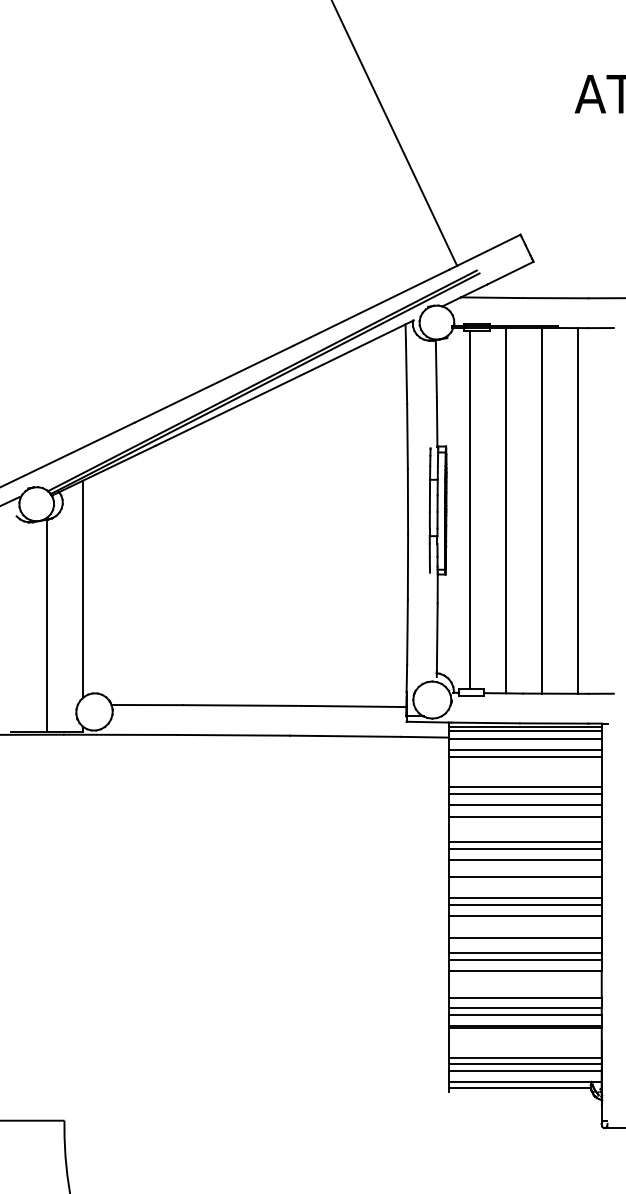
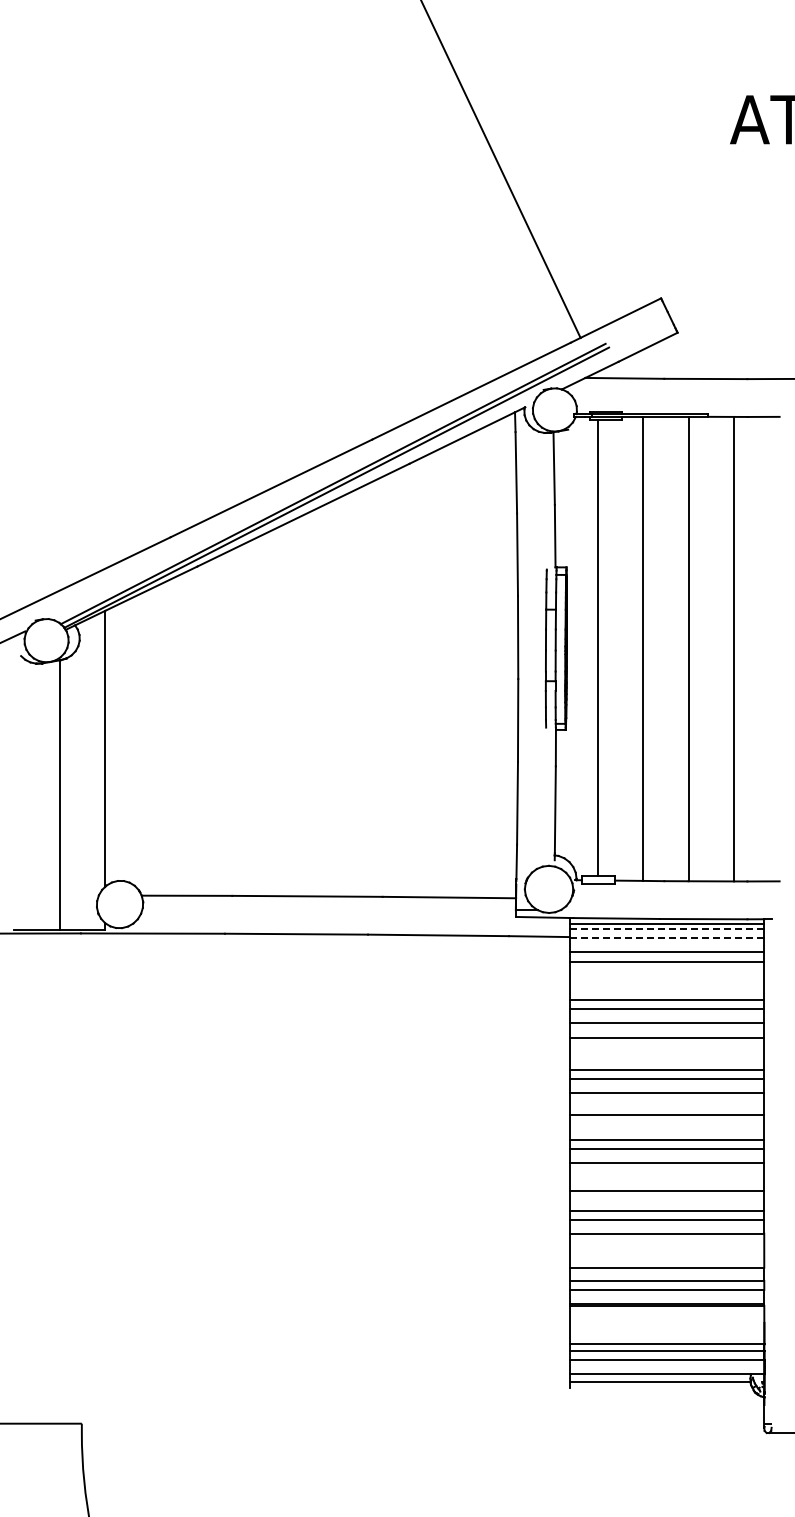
line: (525, 731) -> (667, 929), solid -> dashed
line: (524, 738) -> (666, 938), solid -> dashed

